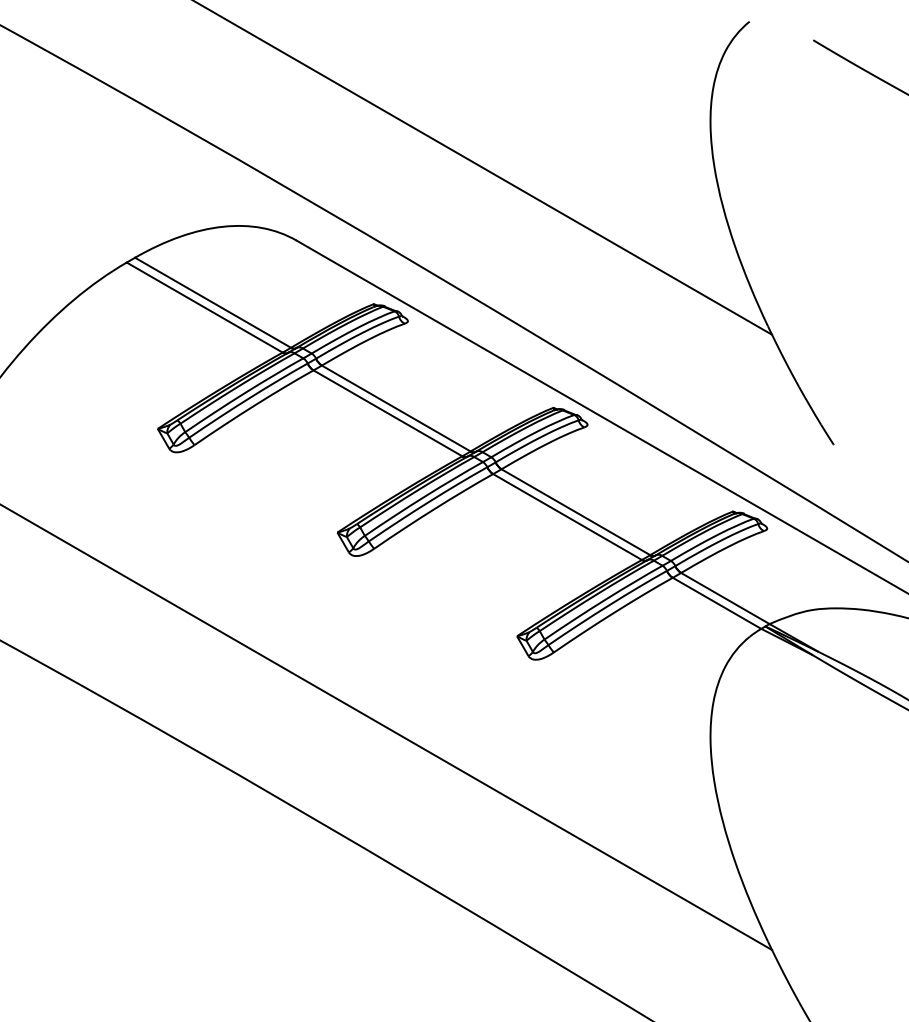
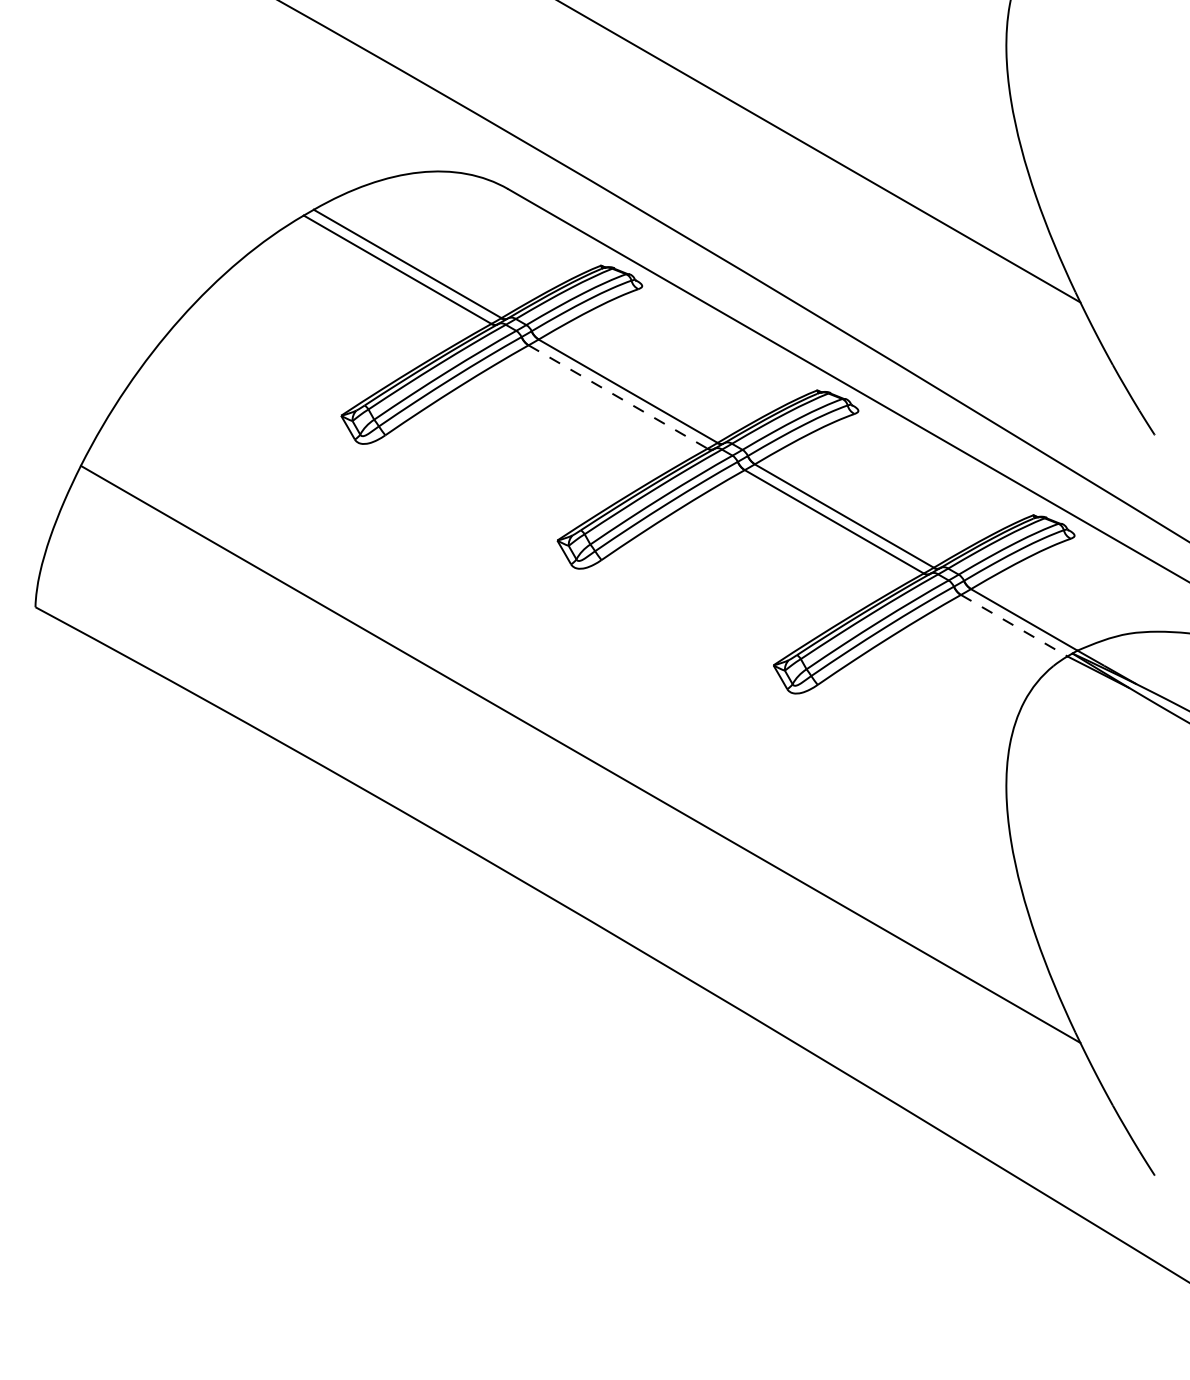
line: (388, 413) -> (618, 397), solid -> dashed
line: (717, 603) -> (1014, 625), solid -> dashed

